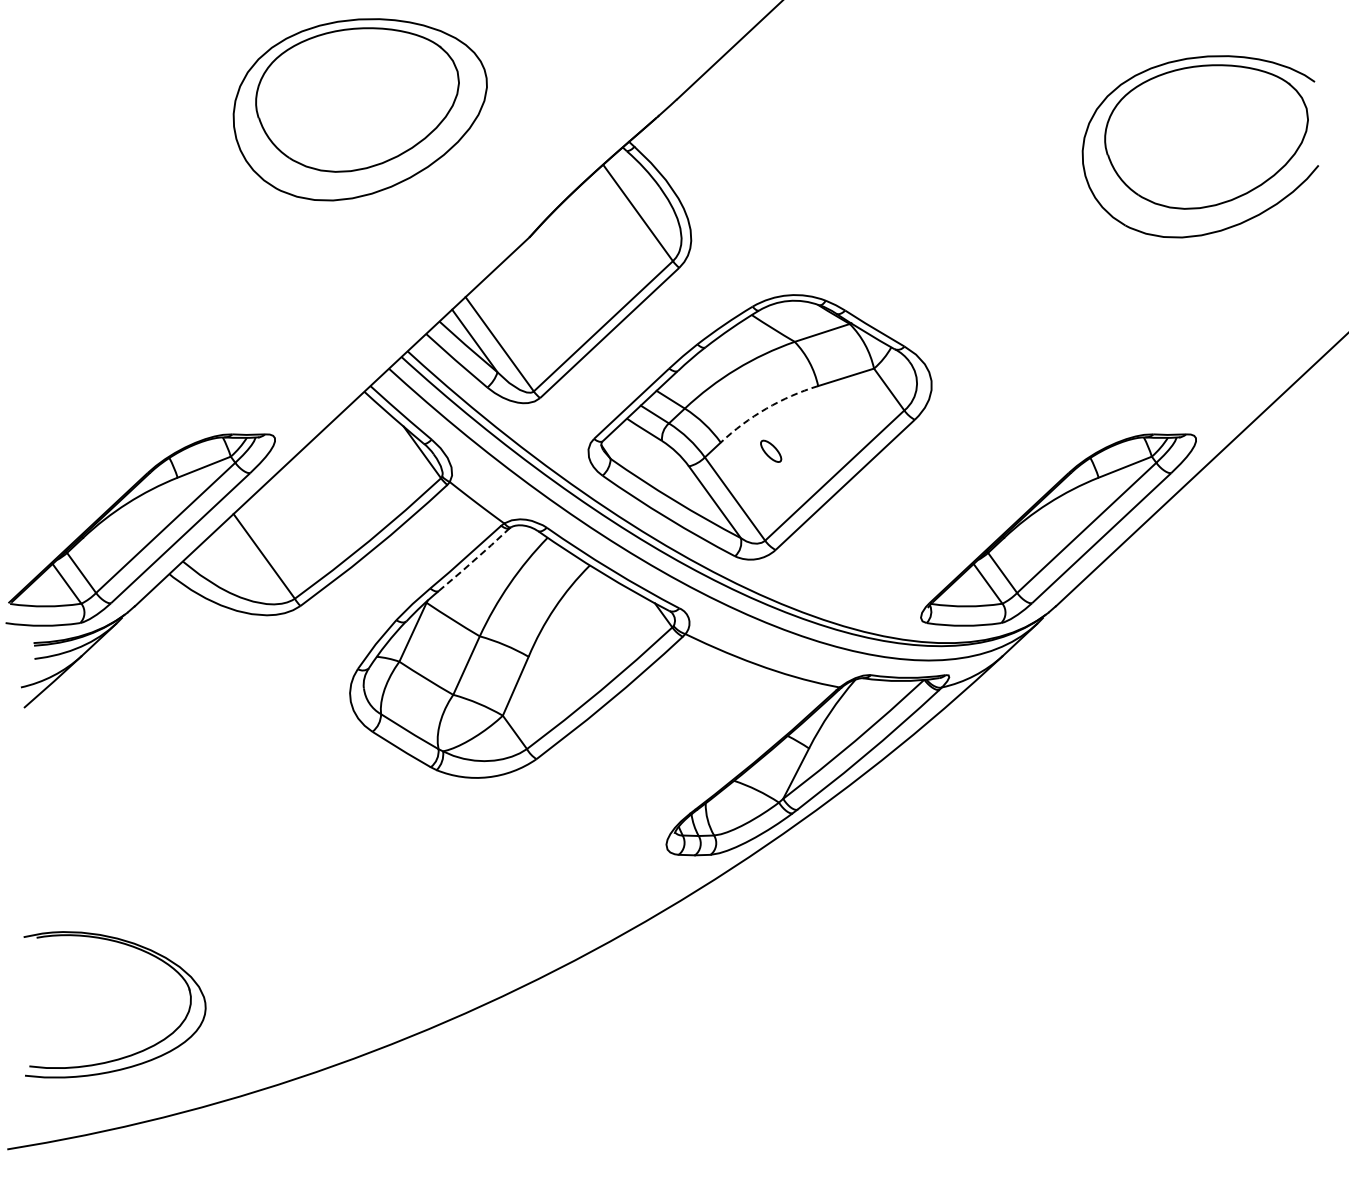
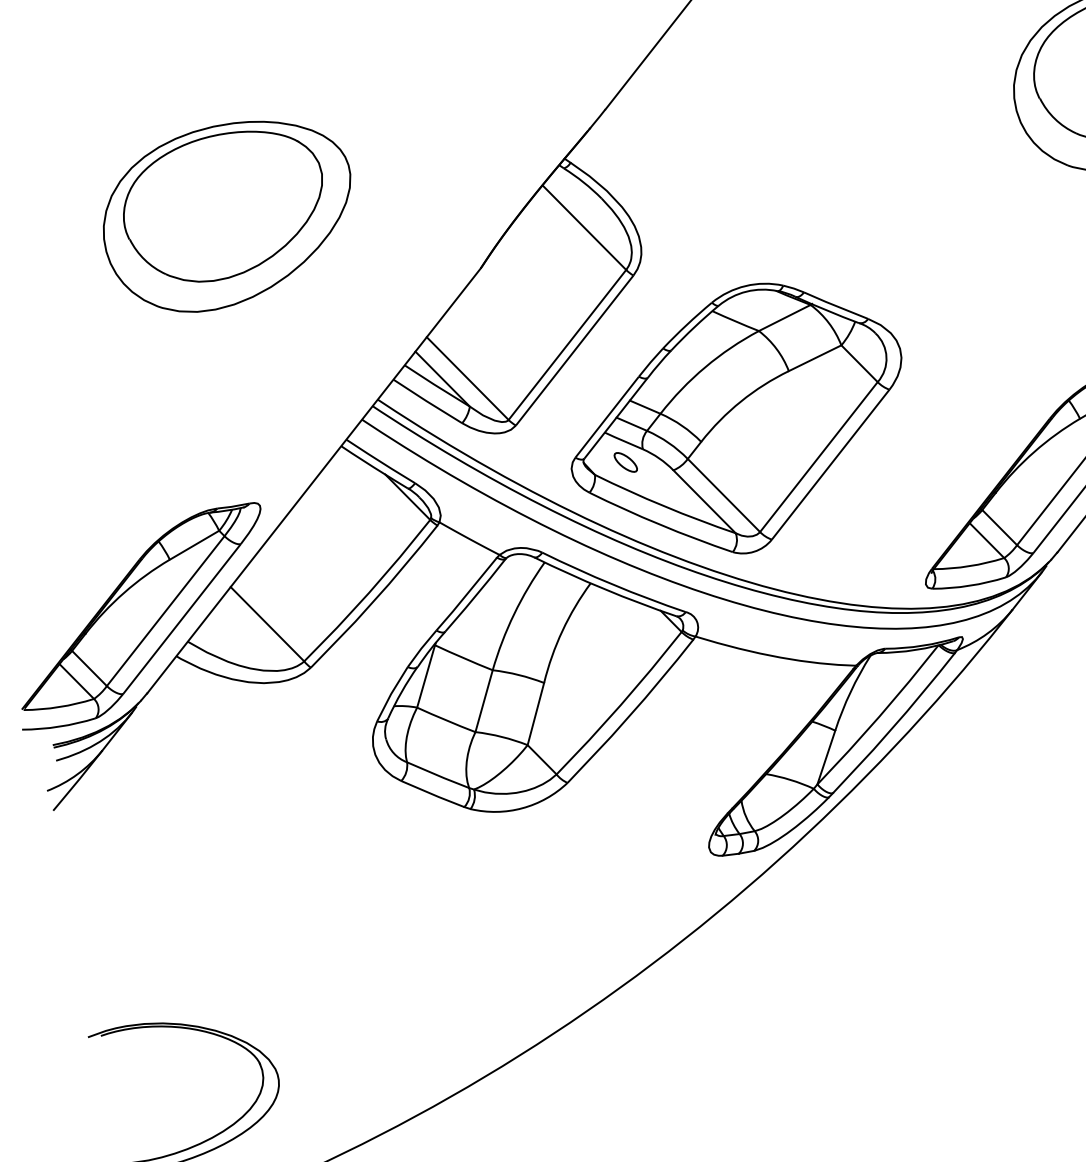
part: (359, 109) -> (227, 215), moved
arc: (766, 408) -> (741, 401), dashed -> solid
part: (771, 450) -> (626, 461), moved
line: (475, 559) -> (476, 594), dashed -> solid

